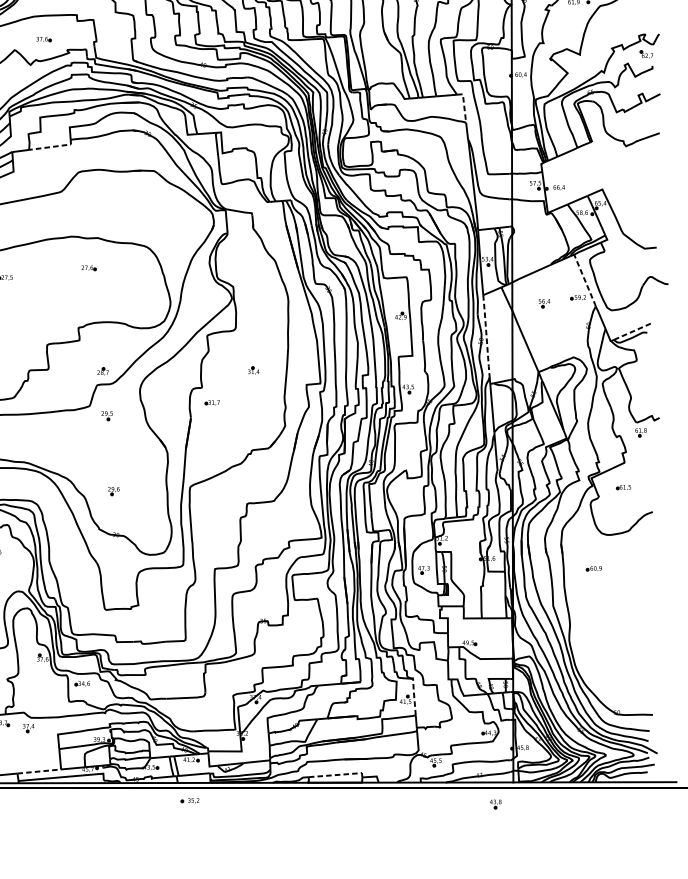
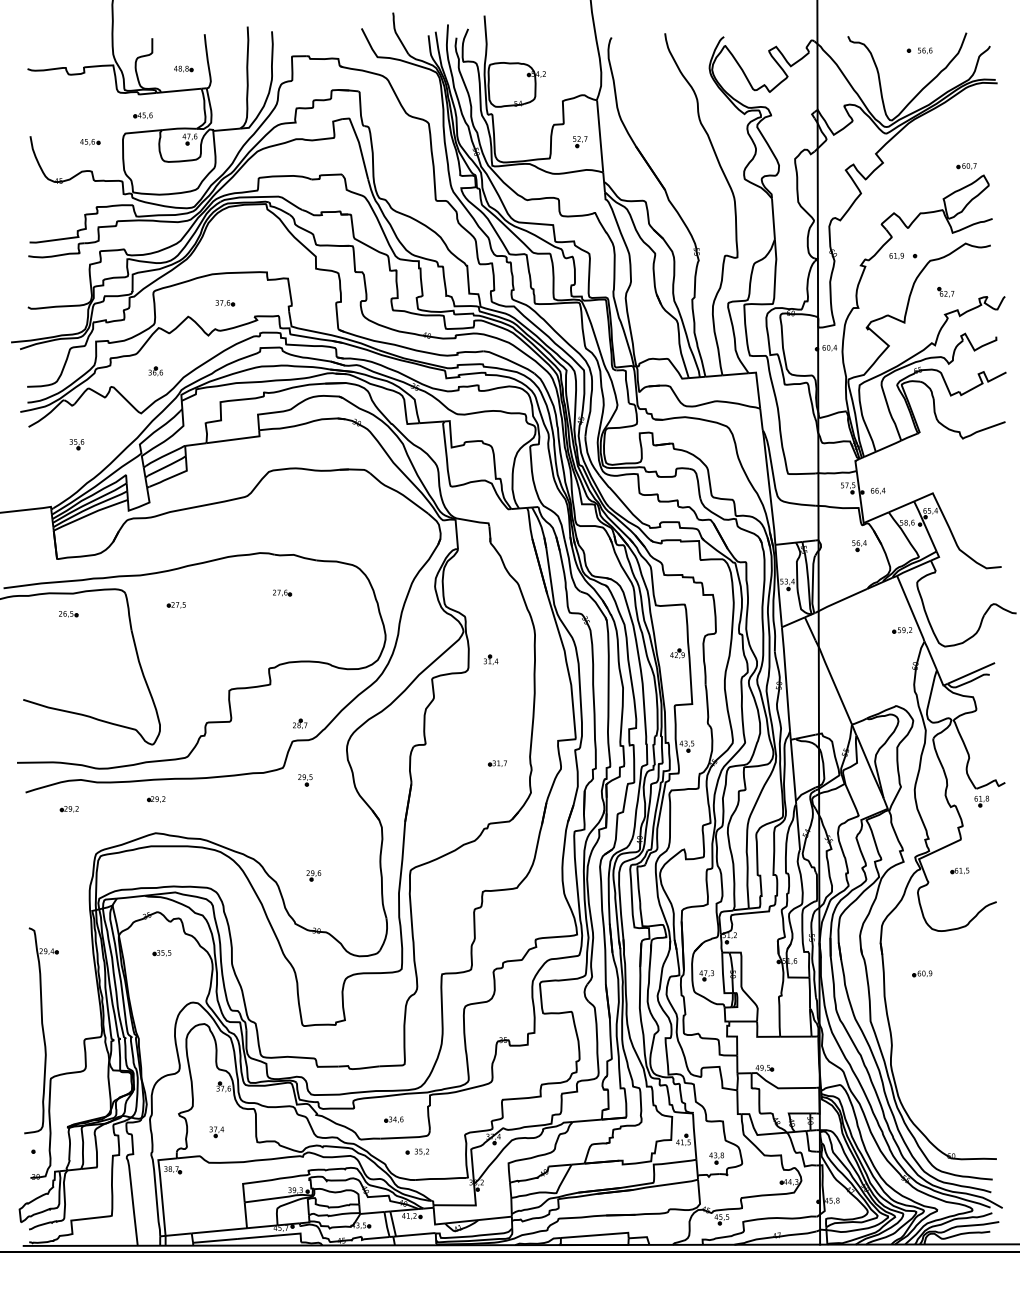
part: (646, 53) -> (945, 291), moved
line: (463, 105) -> (757, 386), dashed -> solid
line: (52, 147) -> (236, 439), dashed -> solid
line: (585, 281) -> (911, 609), dashed -> solid
part: (544, 304) -> (859, 546), moved
line: (632, 331) -> (971, 673), dashed -> solid
line: (486, 336) -> (786, 679), dashed -> solid
part: (253, 370) -> (490, 659), moved
part: (211, 402) -> (496, 763), moved
part: (82, 683) -> (393, 1119), moved
line: (414, 696) -> (694, 1135), dashed -> solid
part: (28, 728) -> (216, 1132), moved
line: (39, 771) -> (219, 1230), dashed -> solid
line: (338, 775) -> (598, 1235), dashed -> solid
part: (189, 800) -> (416, 1151), moved
part: (495, 804) -> (716, 1158), moved

